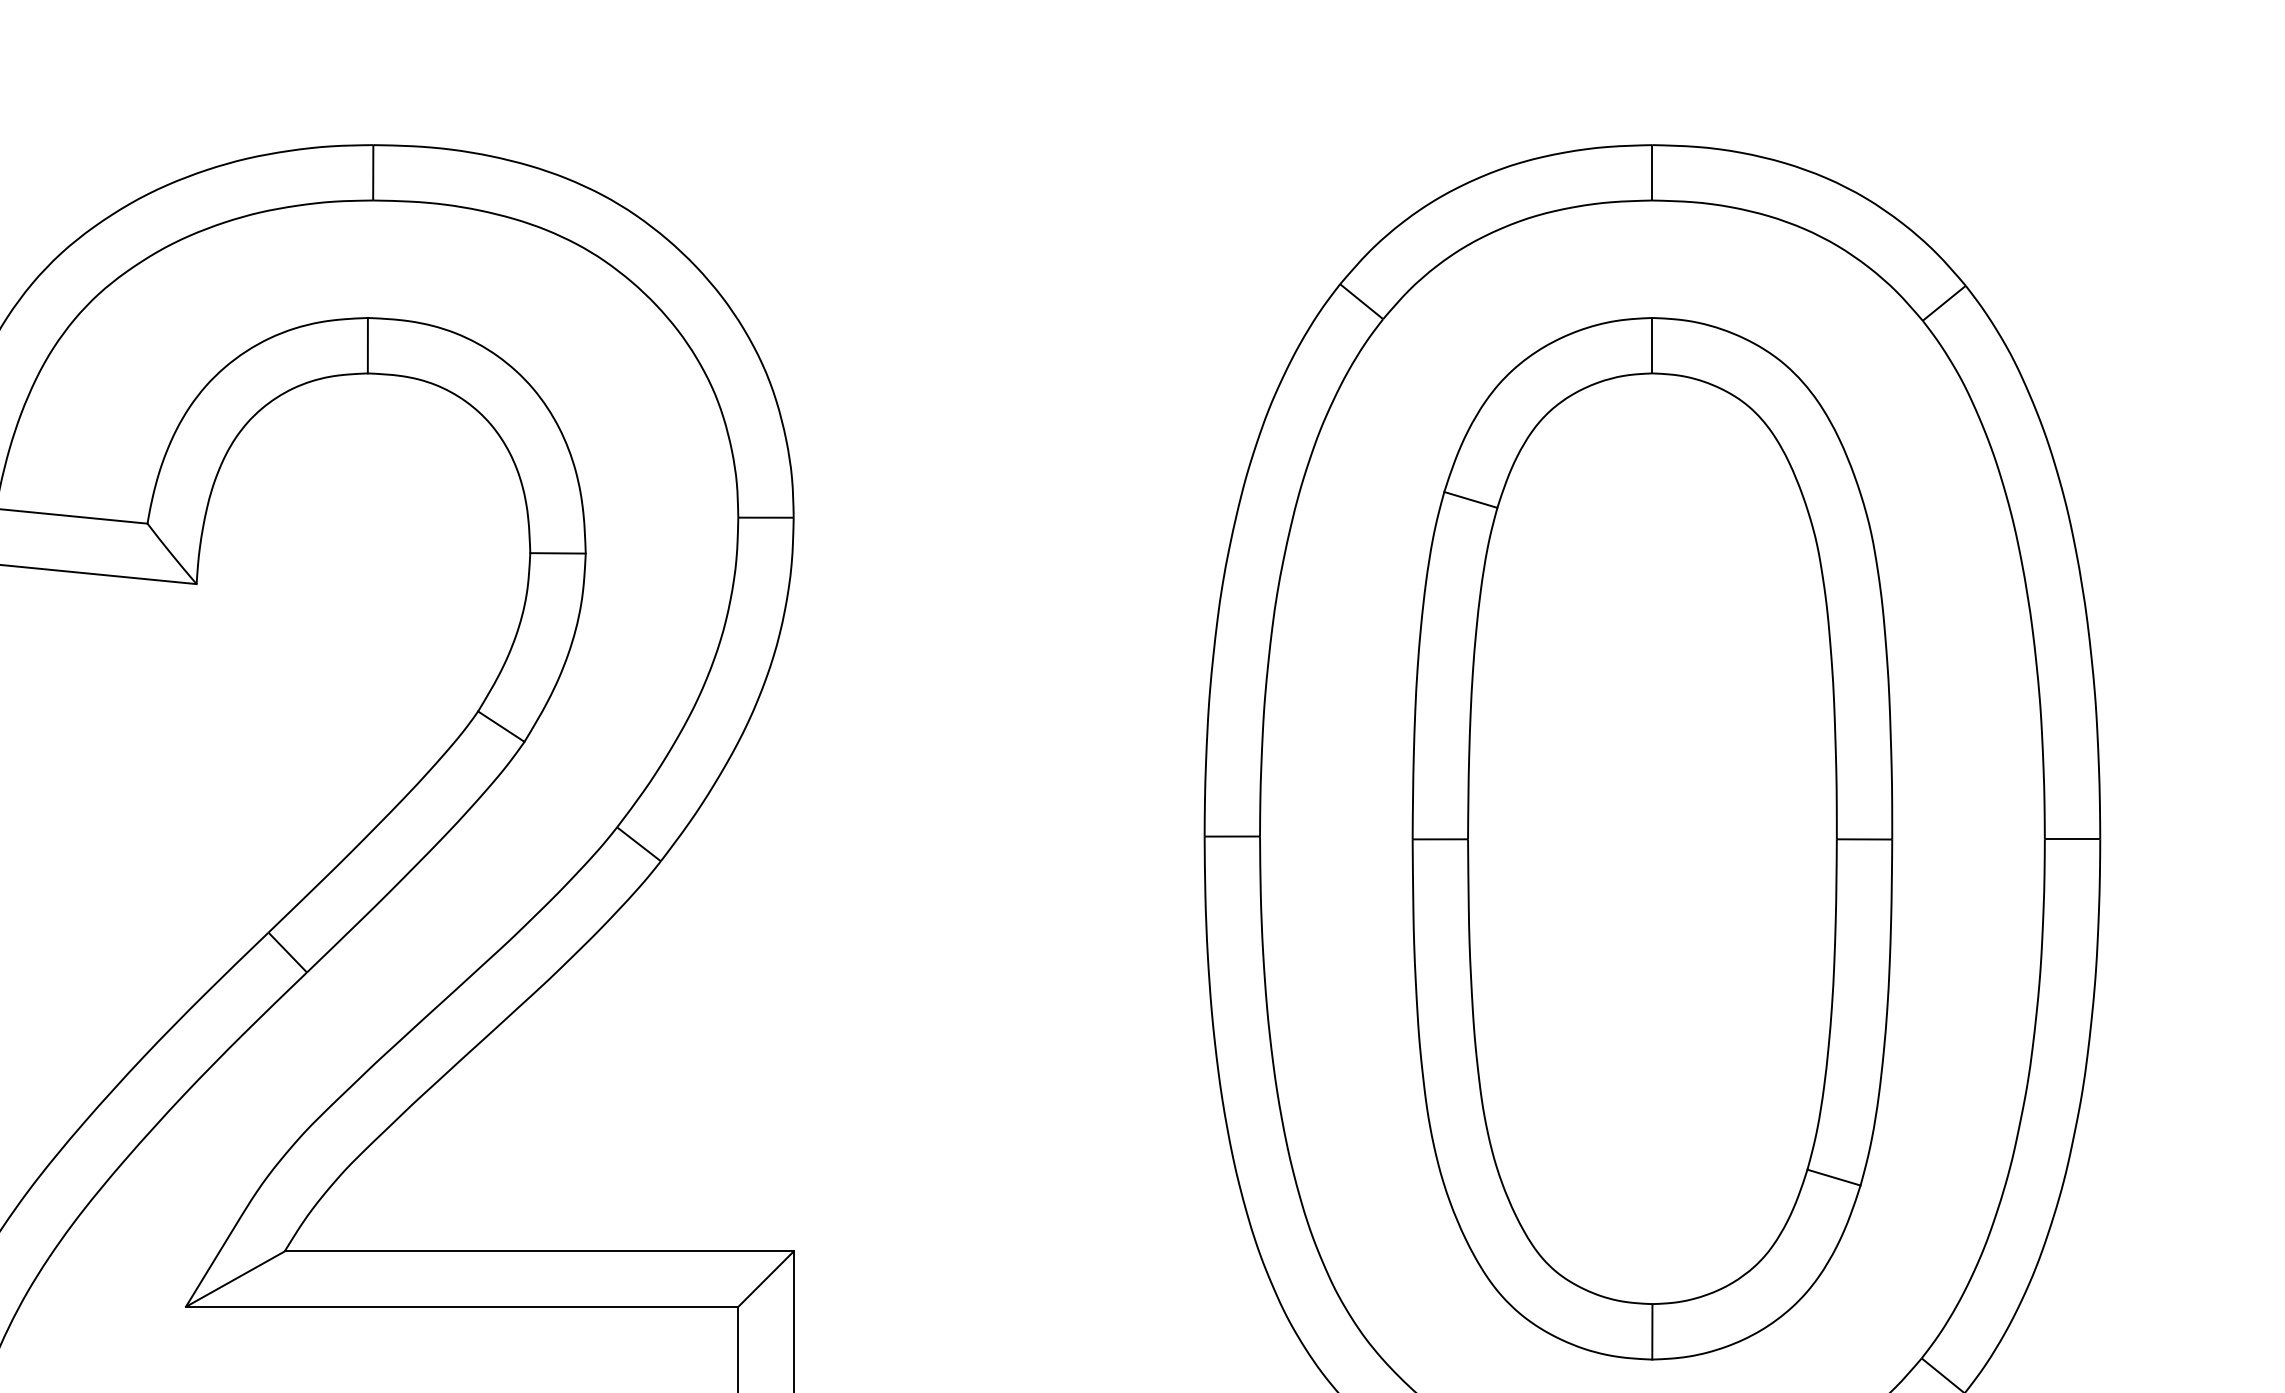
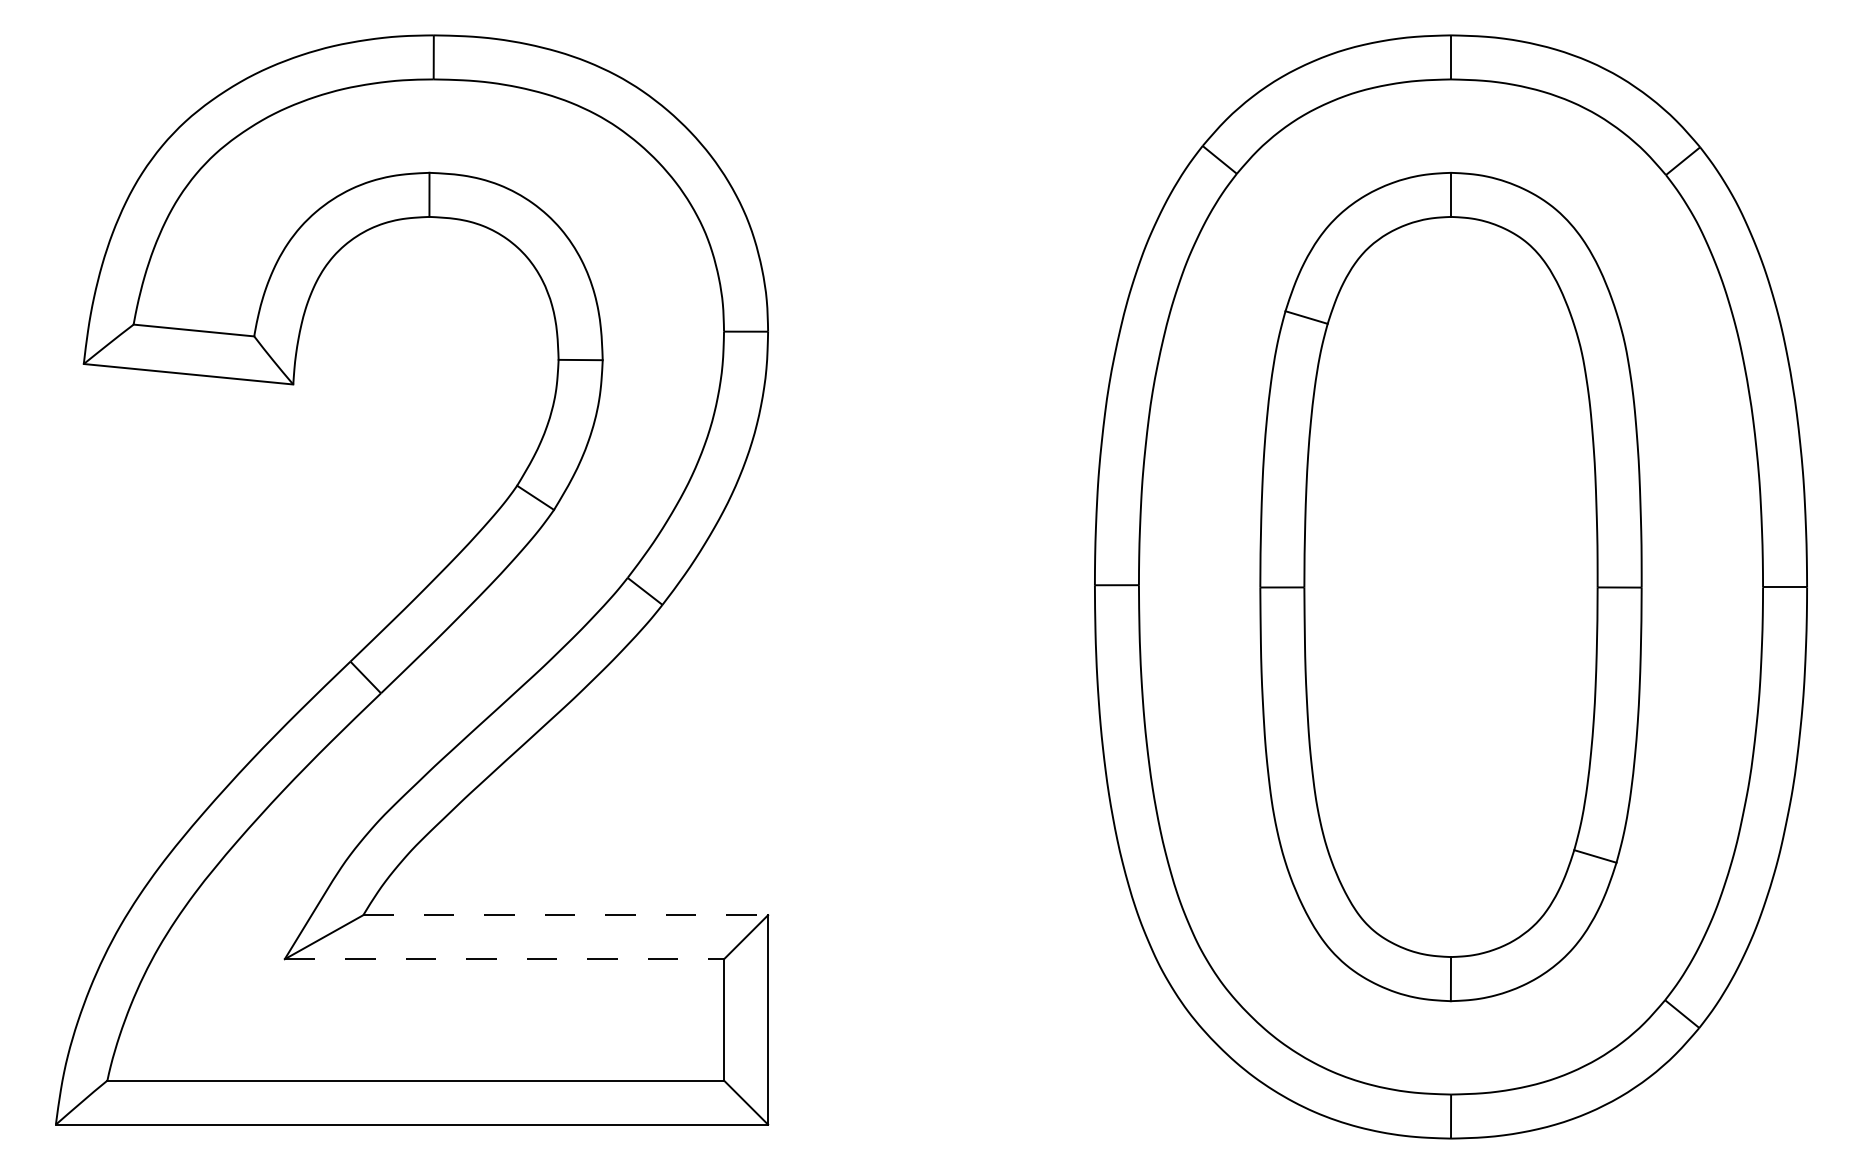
line: (540, 1251) -> (566, 915), solid -> dashed
line: (462, 1307) -> (504, 959), solid -> dashed

